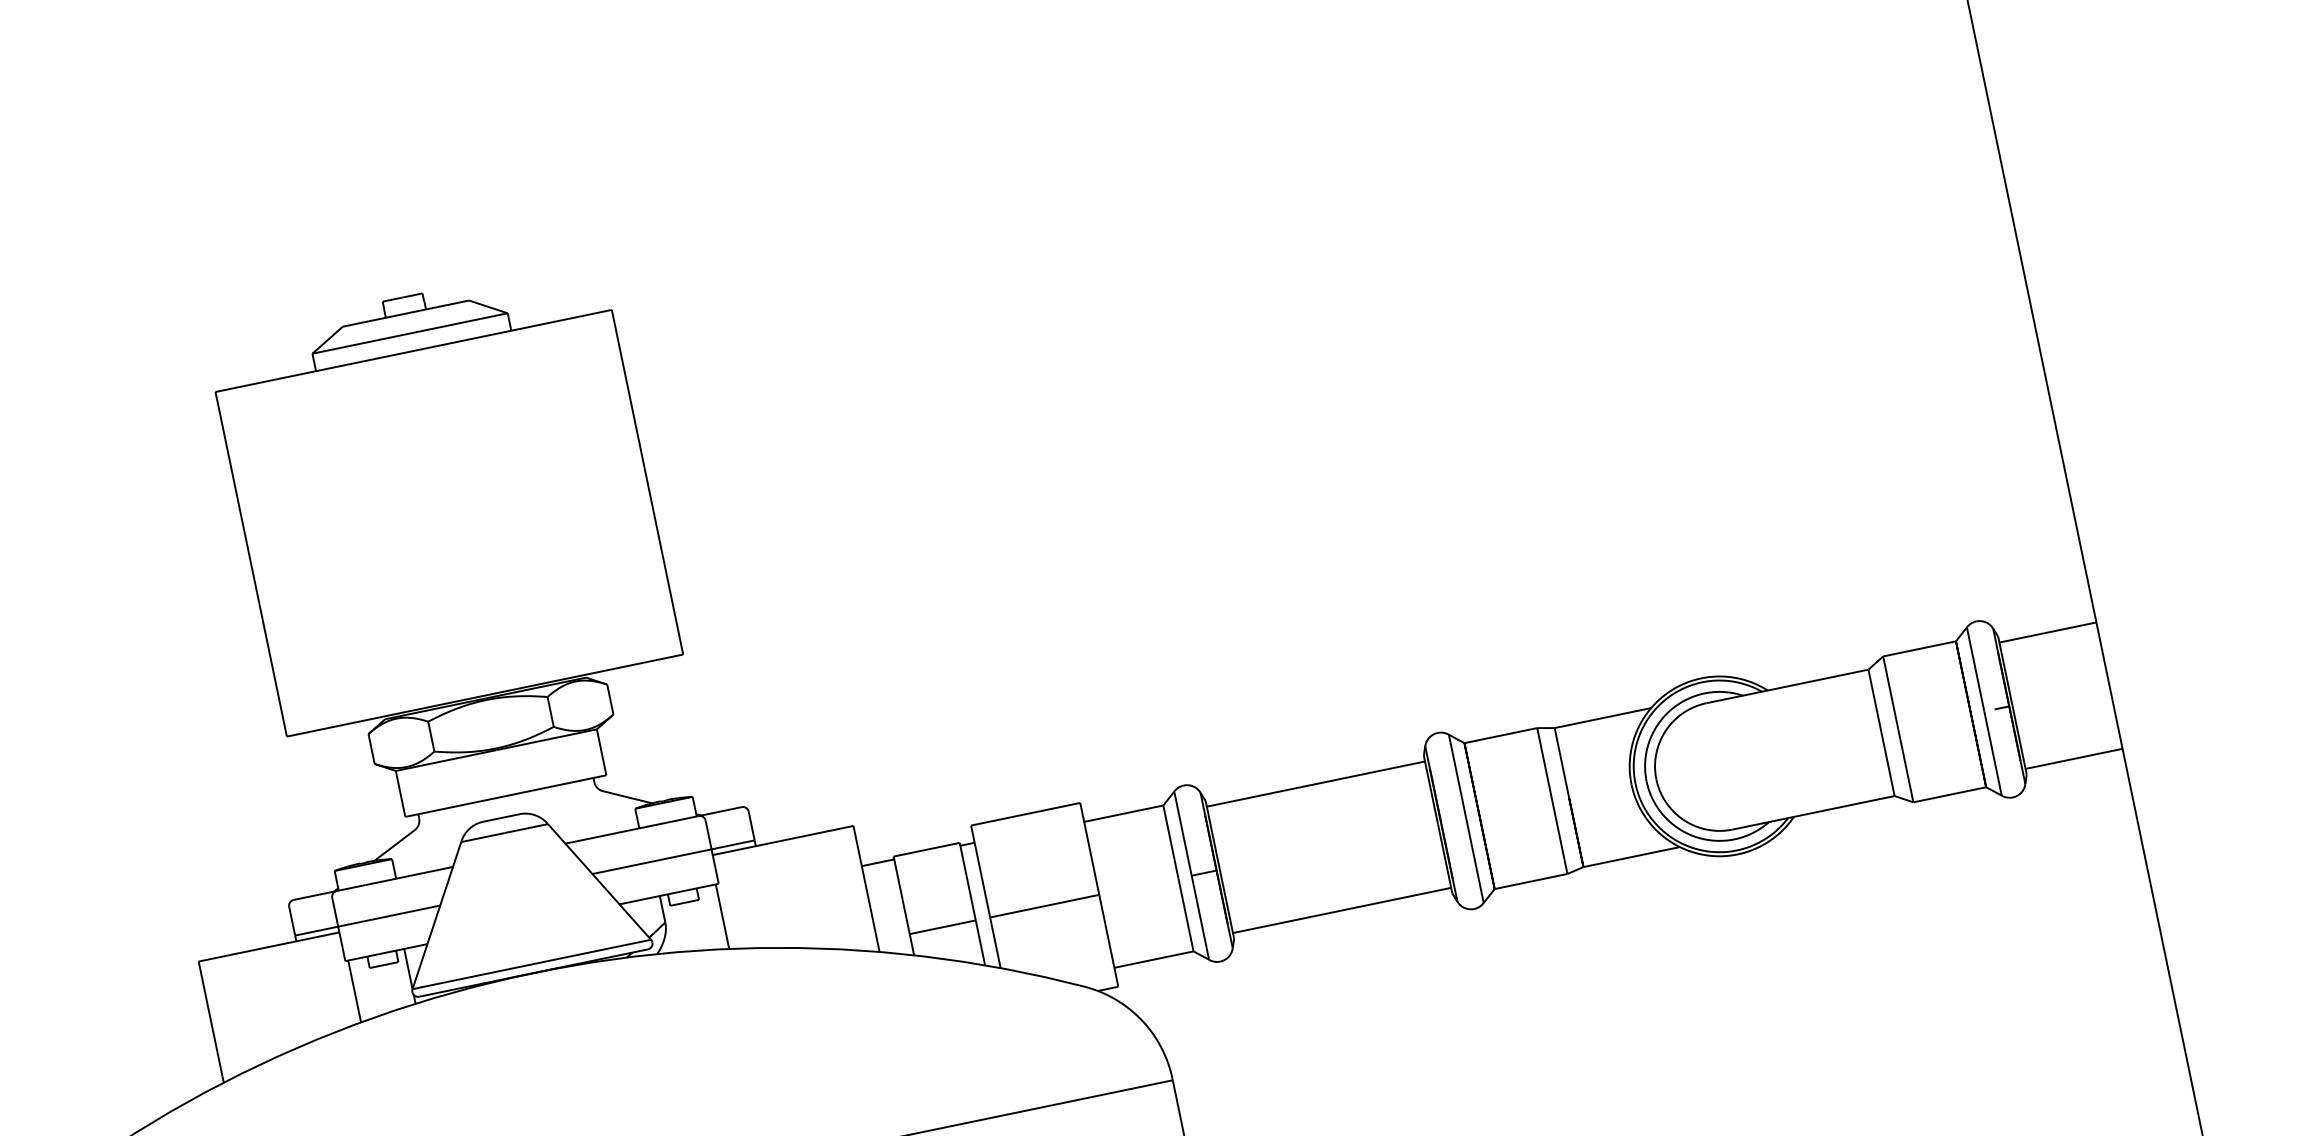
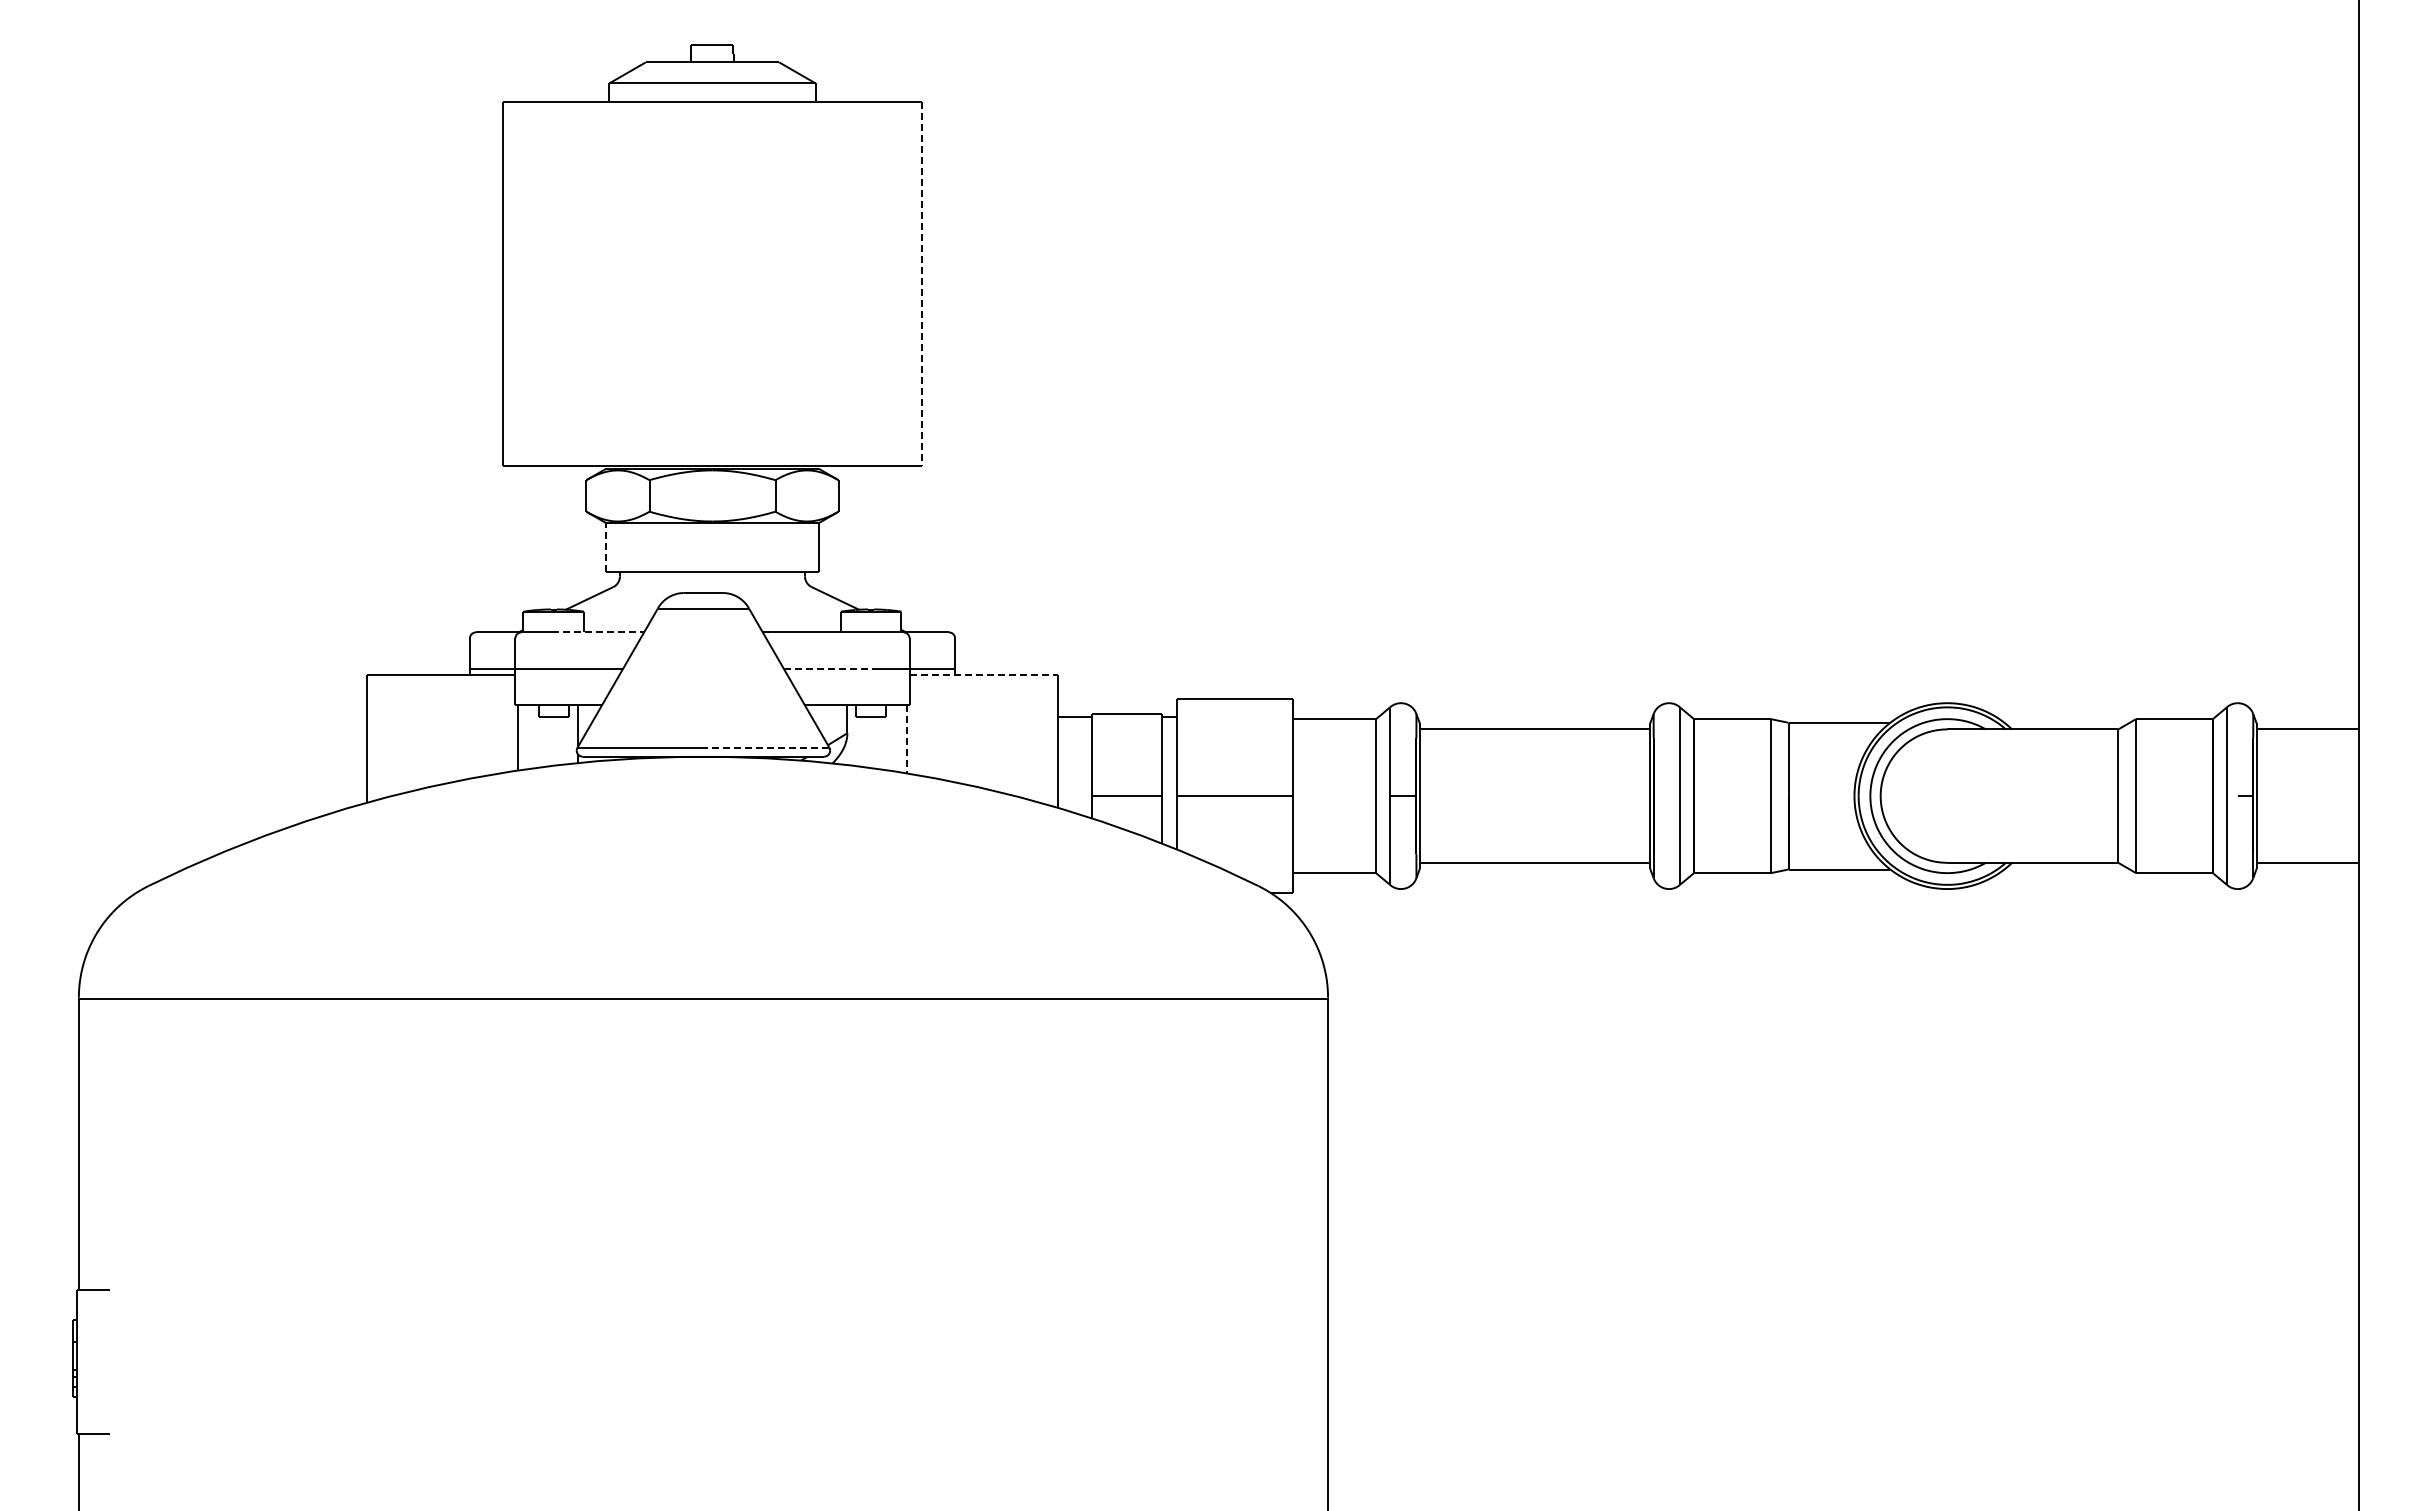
line: (647, 482) -> (921, 283), solid -> dashed
line: (400, 793) -> (606, 547), solid -> dashed
line: (783, 840) -> (984, 674), solid -> dashed
line: (634, 864) -> (828, 668), solid -> dashed
line: (409, 875) -> (598, 632), solid -> dashed
line: (722, 916) -> (906, 739), solid -> dashed
line: (591, 951) -> (766, 747), solid -> dashed

